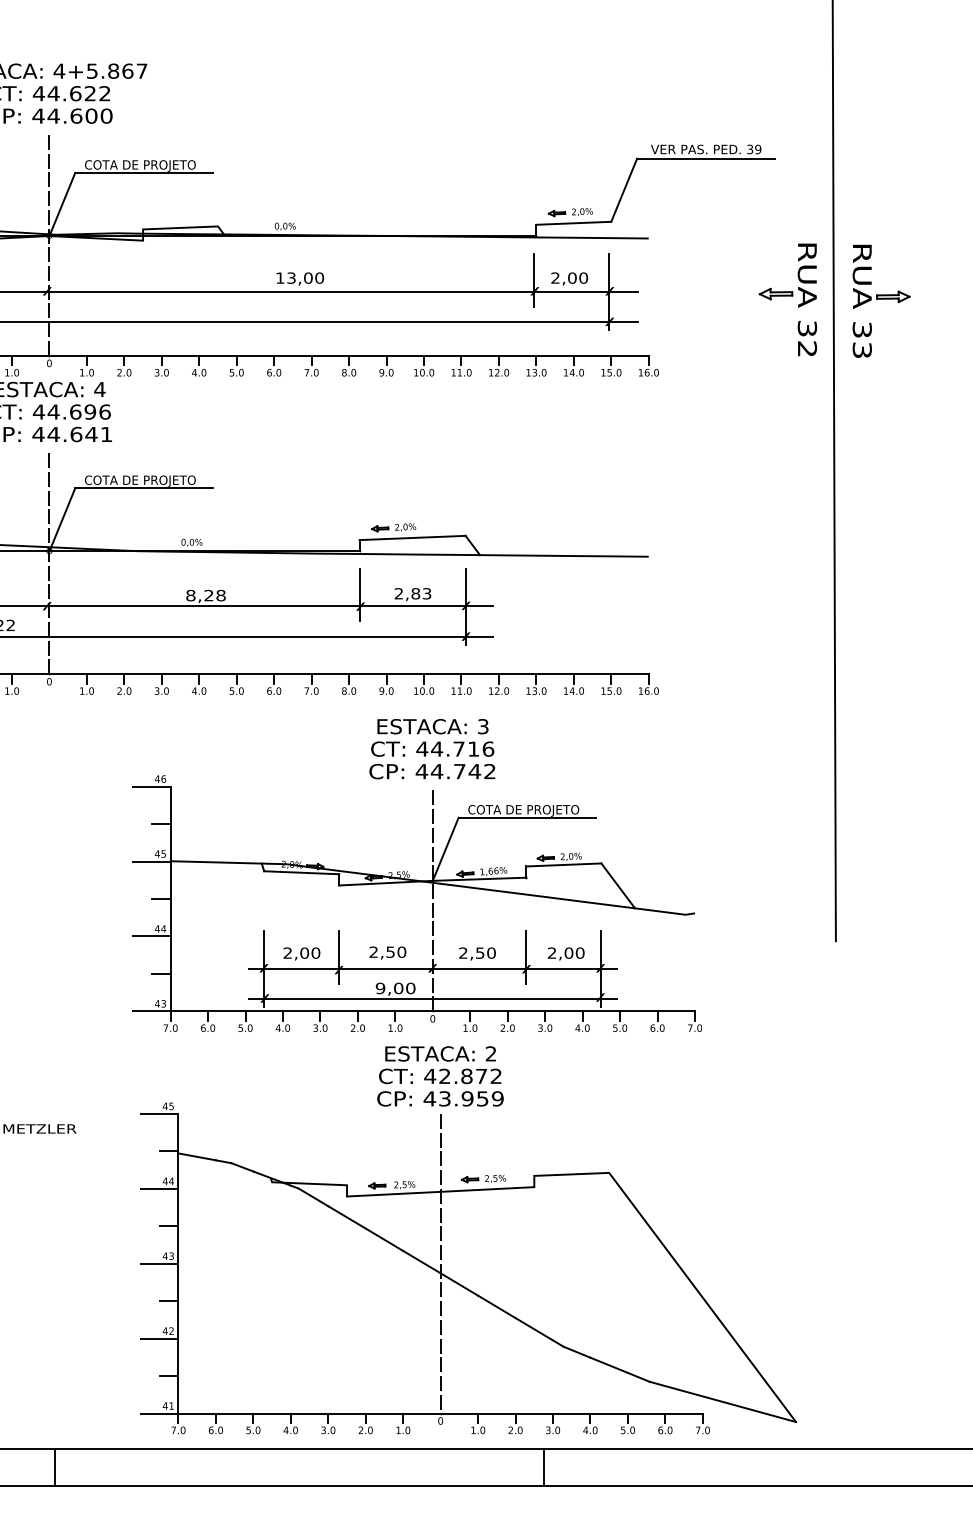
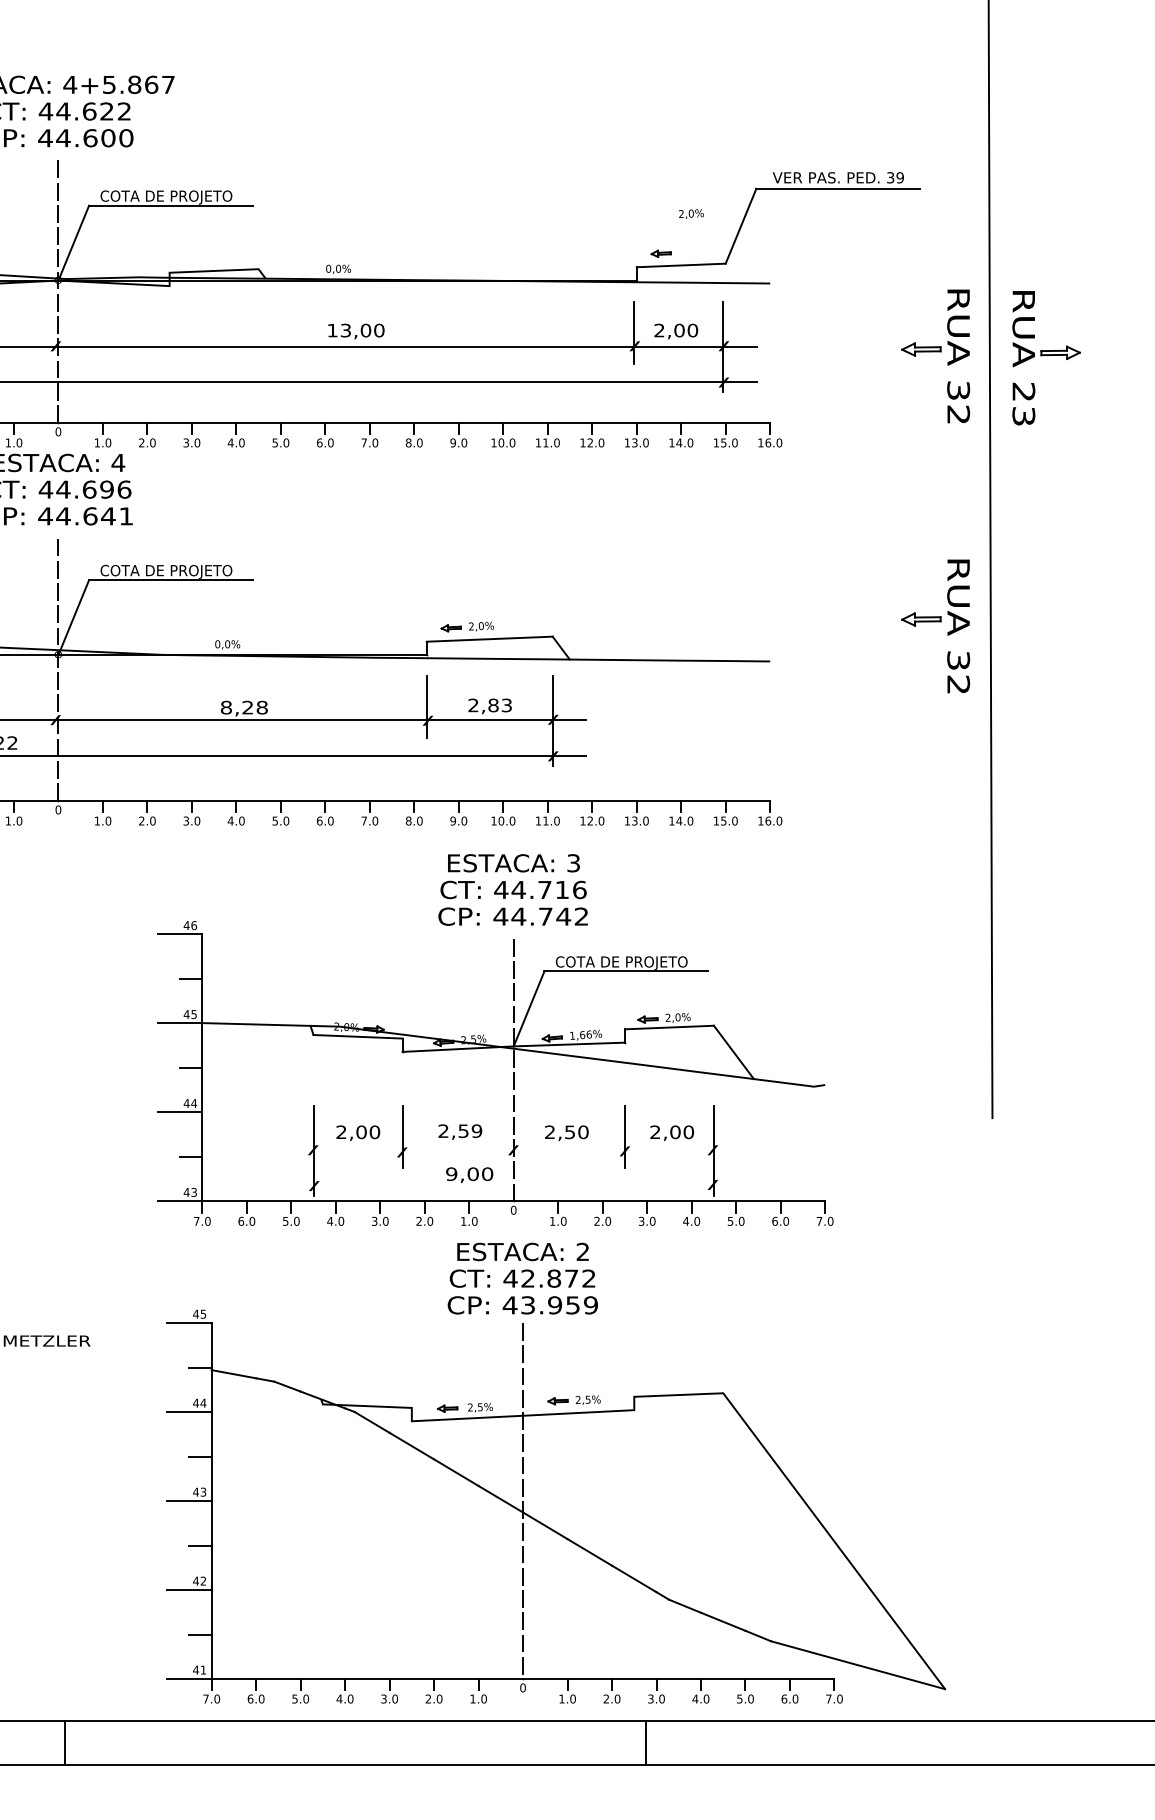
text: (582, 211) -> (691, 213), moved
text: (862, 329) -> (1023, 391), 33 -> 23
part: (787, 527) -> (935, 626), added
text: (401, 952) -> (476, 1131), 2,50 -> 2,59
line: (432, 968) -> (513, 1150), removed
line: (432, 998) -> (513, 1186), removed

